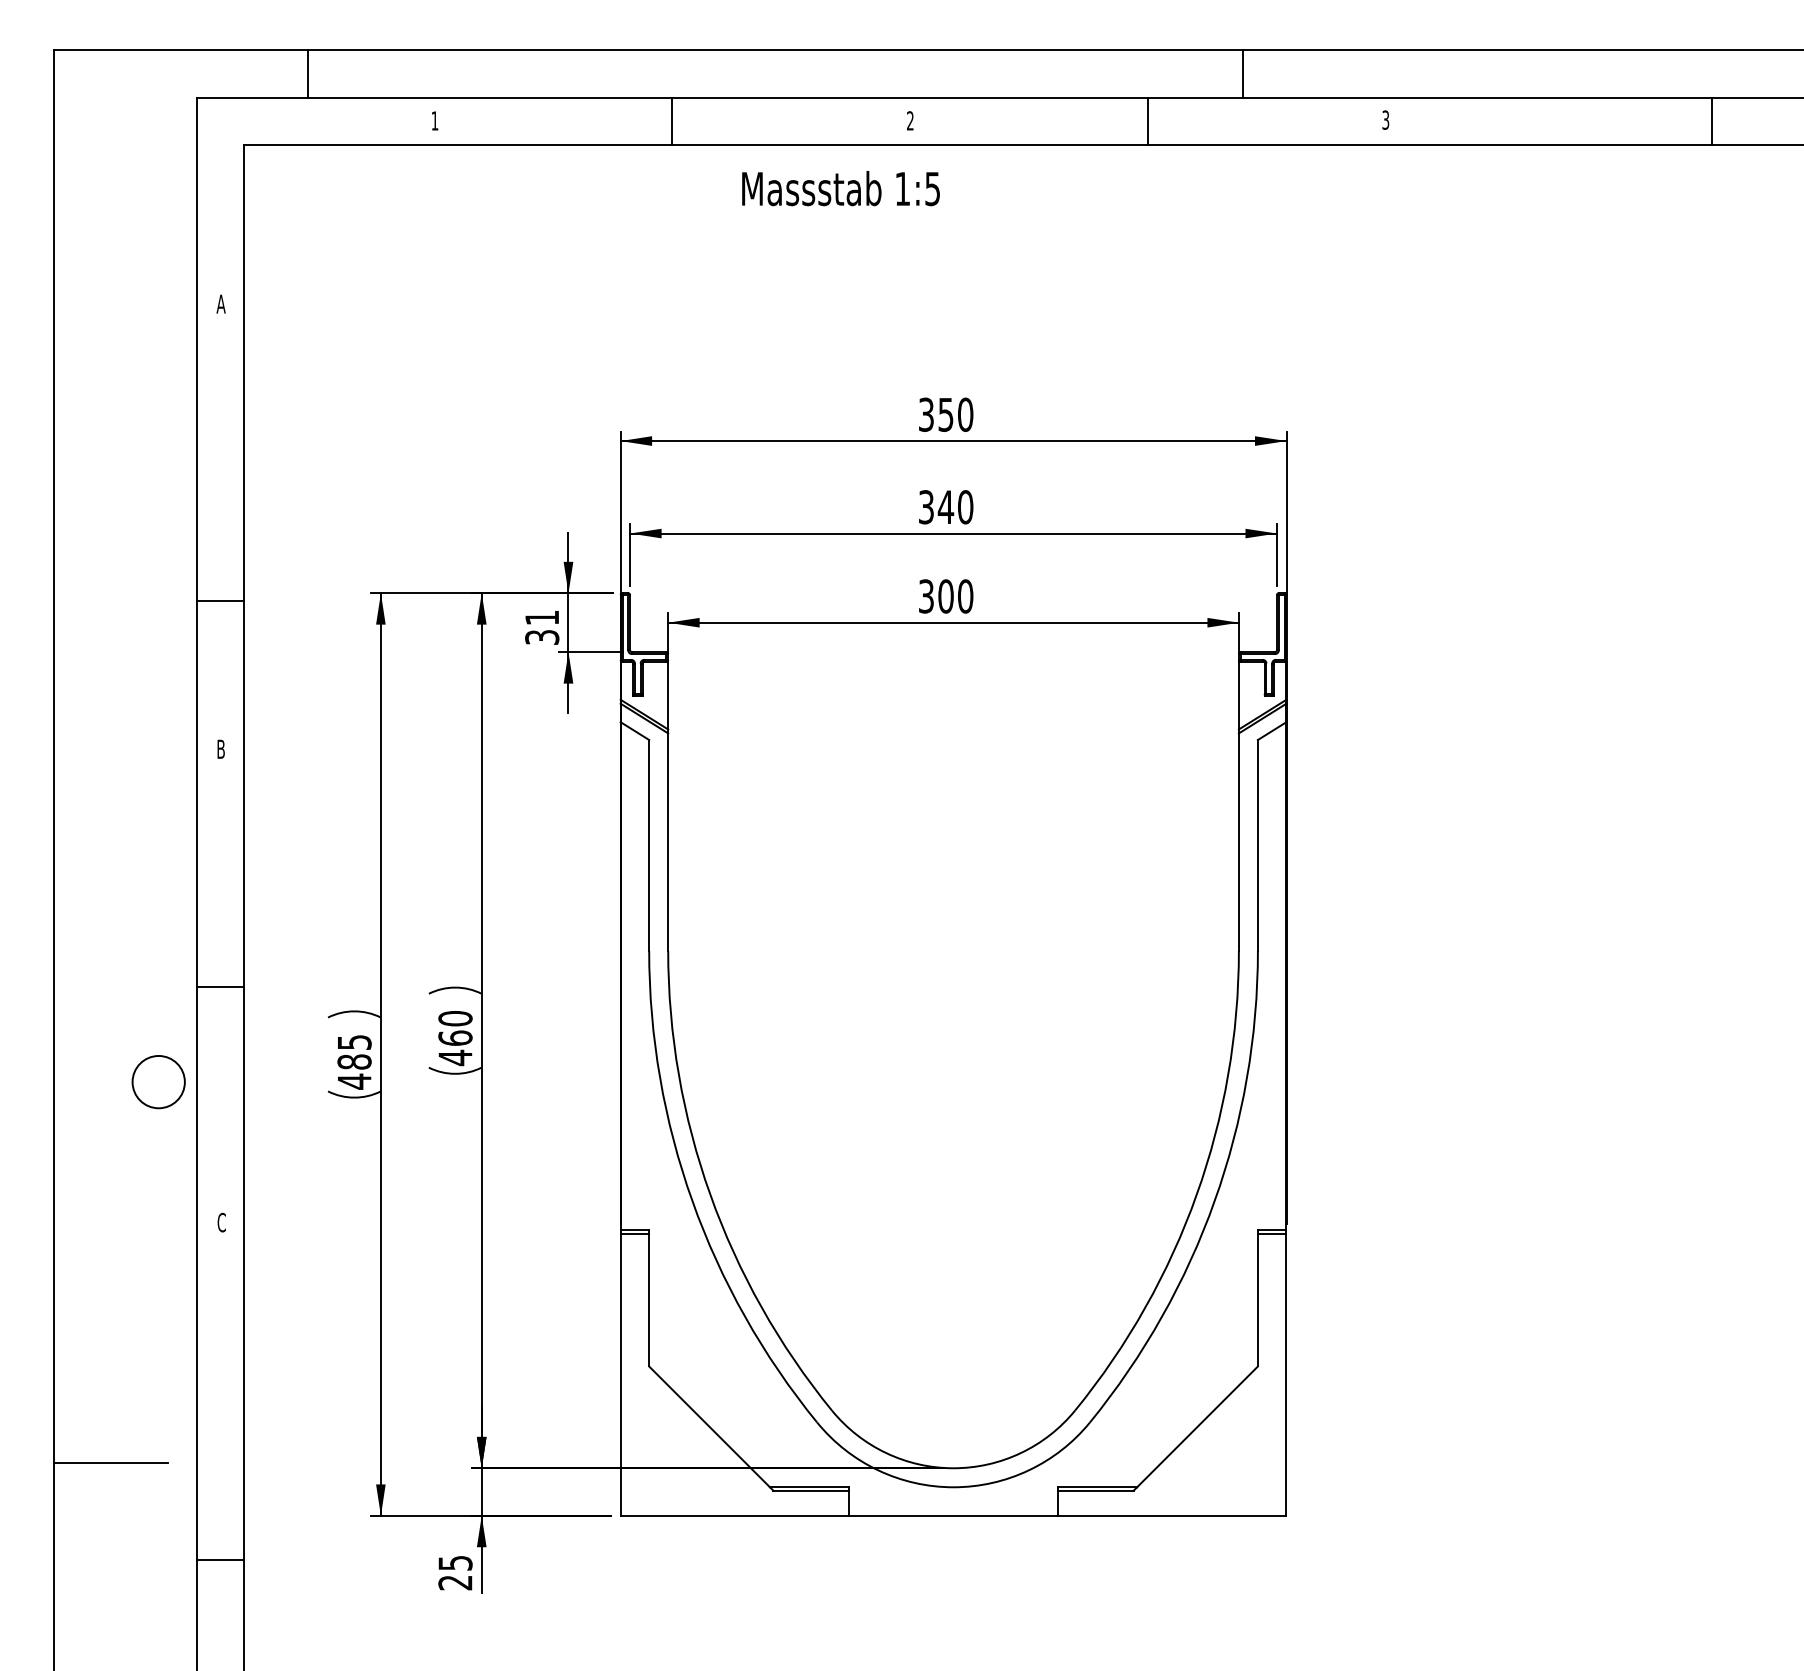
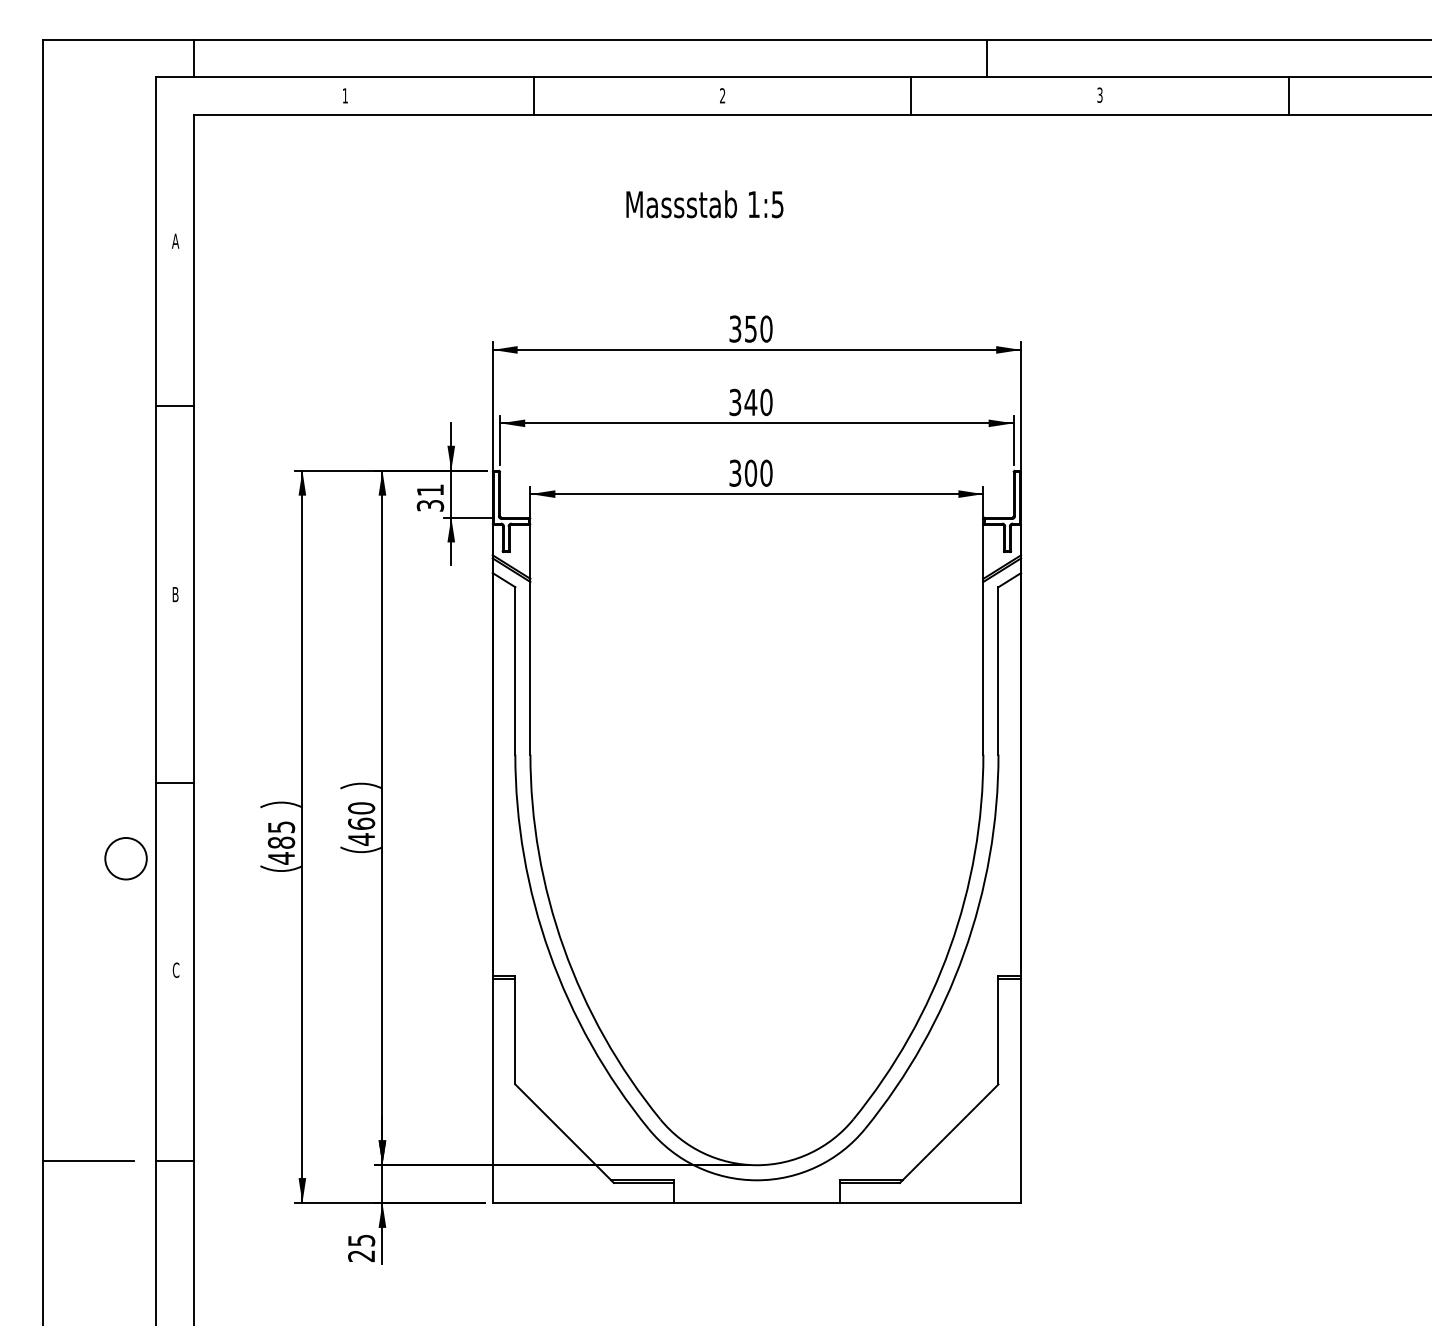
line: (308, 73) -> (194, 58), moved
line: (1712, 121) -> (1288, 96), moved
text: (840, 188) -> (704, 204), moved
line: (220, 601) -> (175, 405), moved
line: (220, 1559) -> (175, 1160), moved

